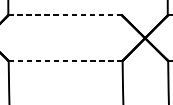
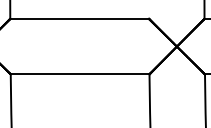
line: (65, 15) -> (80, 18), dashed -> solid
line: (65, 61) -> (79, 74), dashed -> solid

